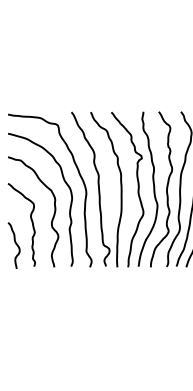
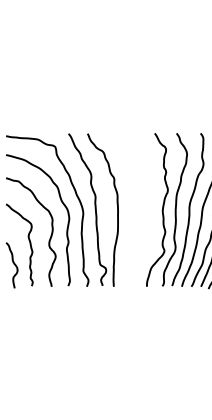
part: (134, 188) -> (130, 209), removed

